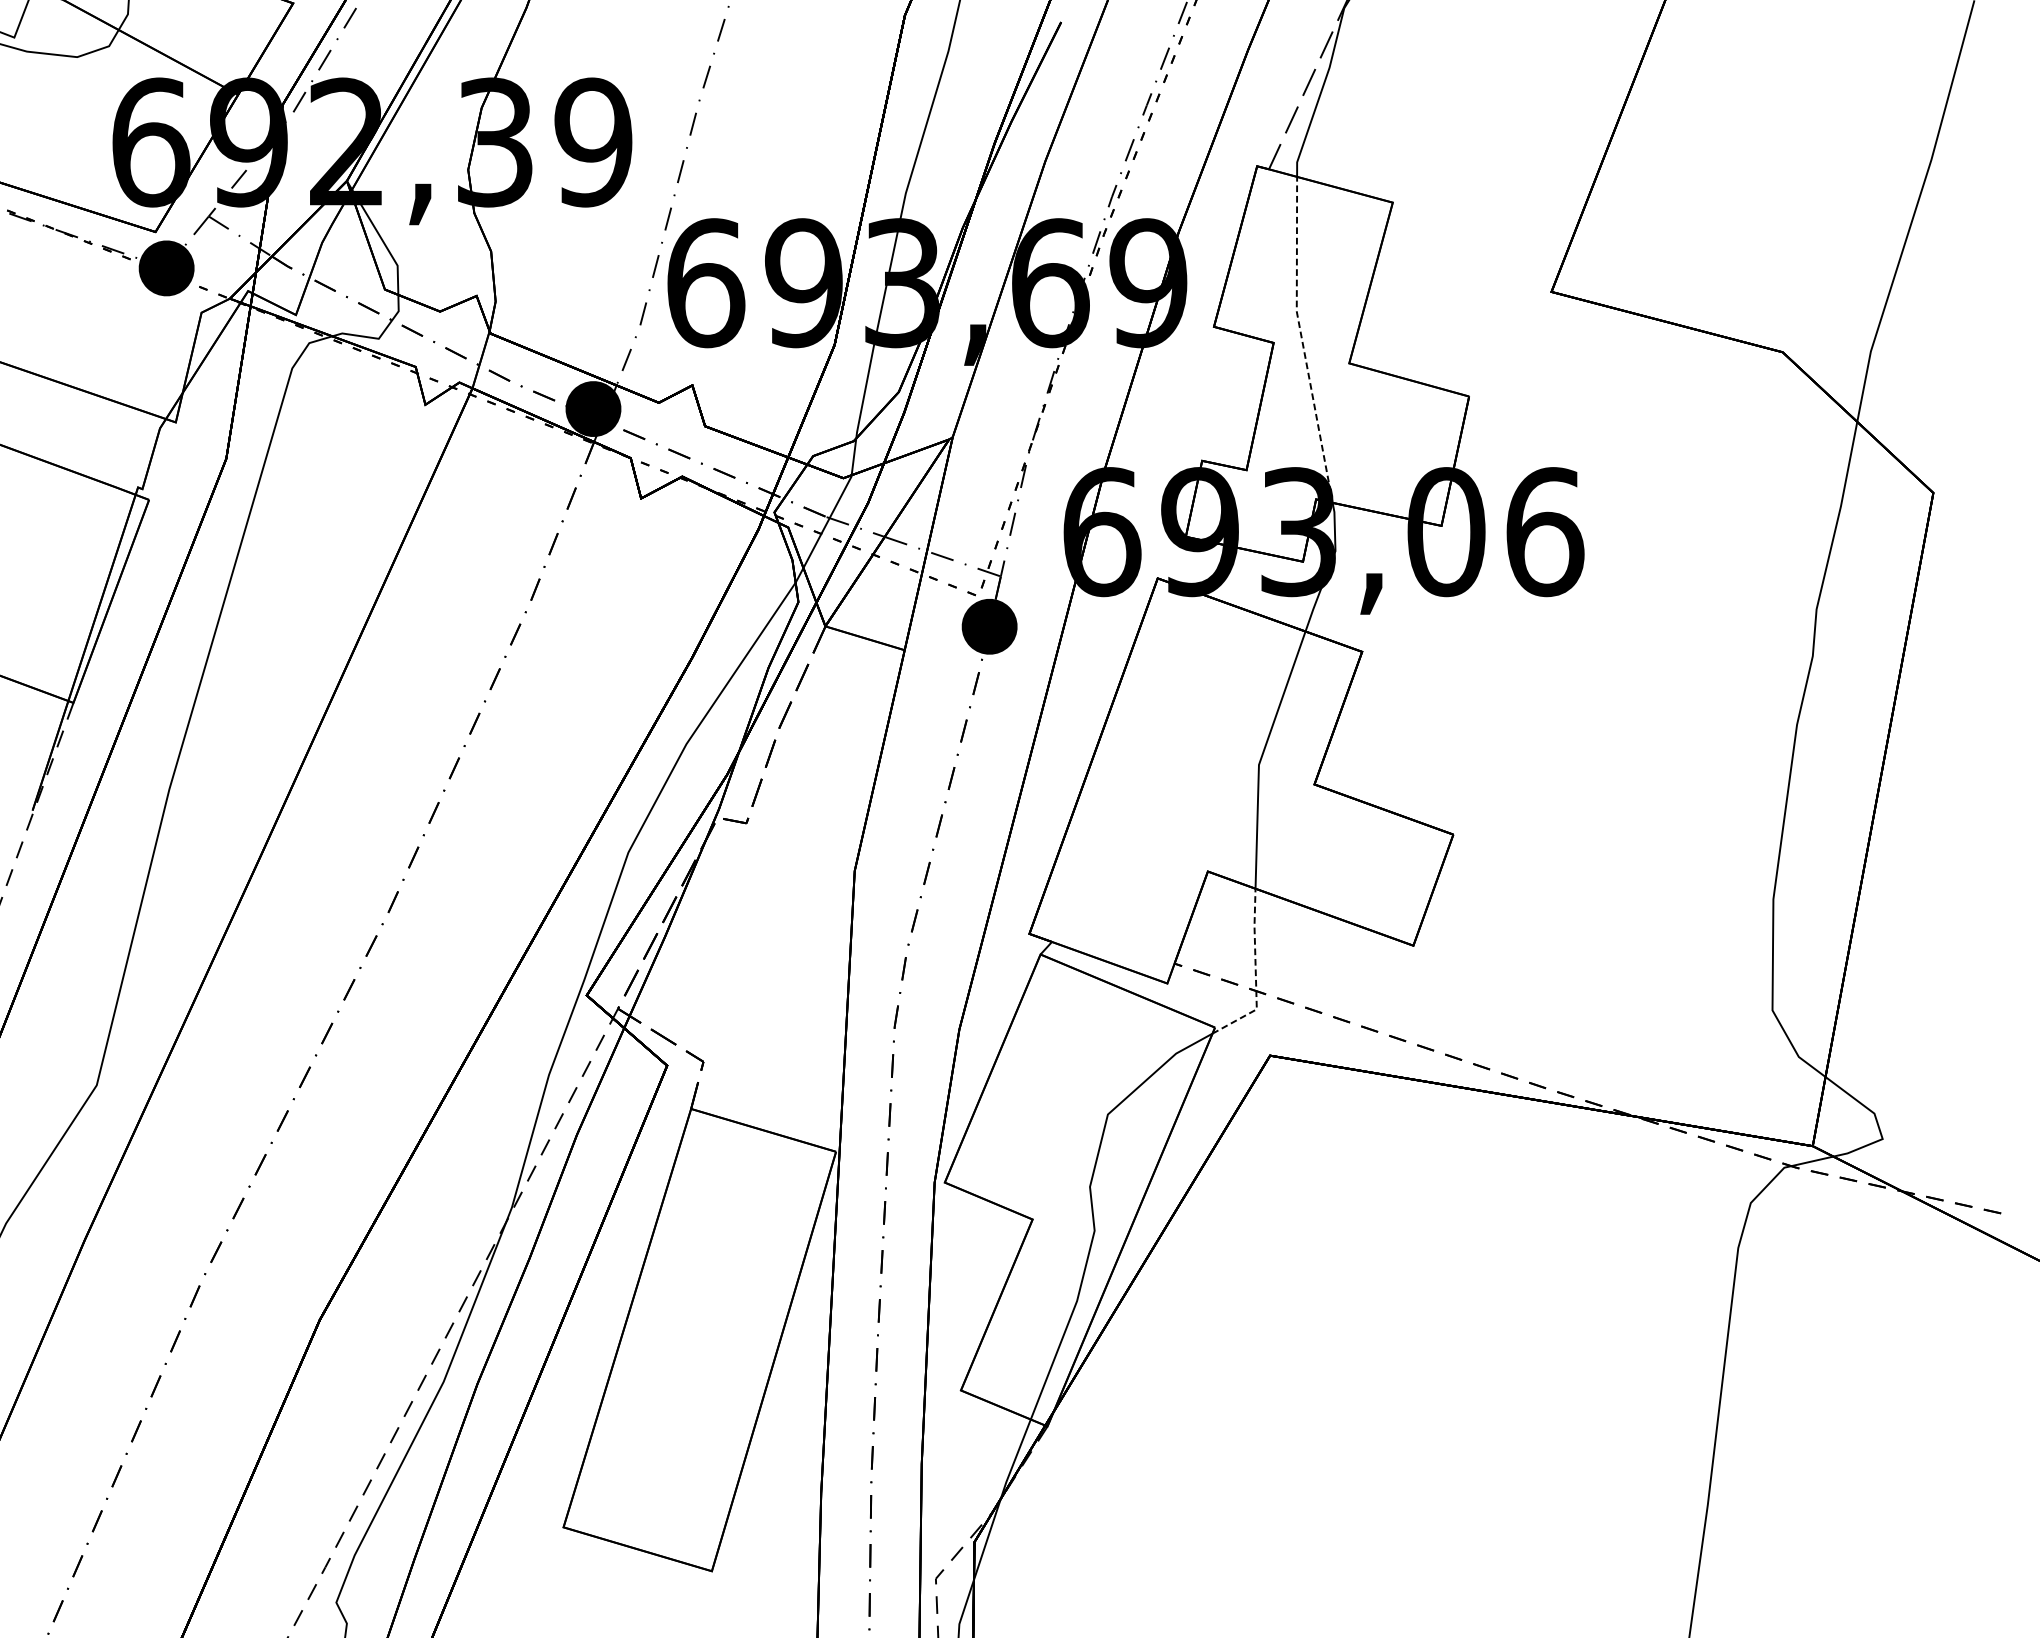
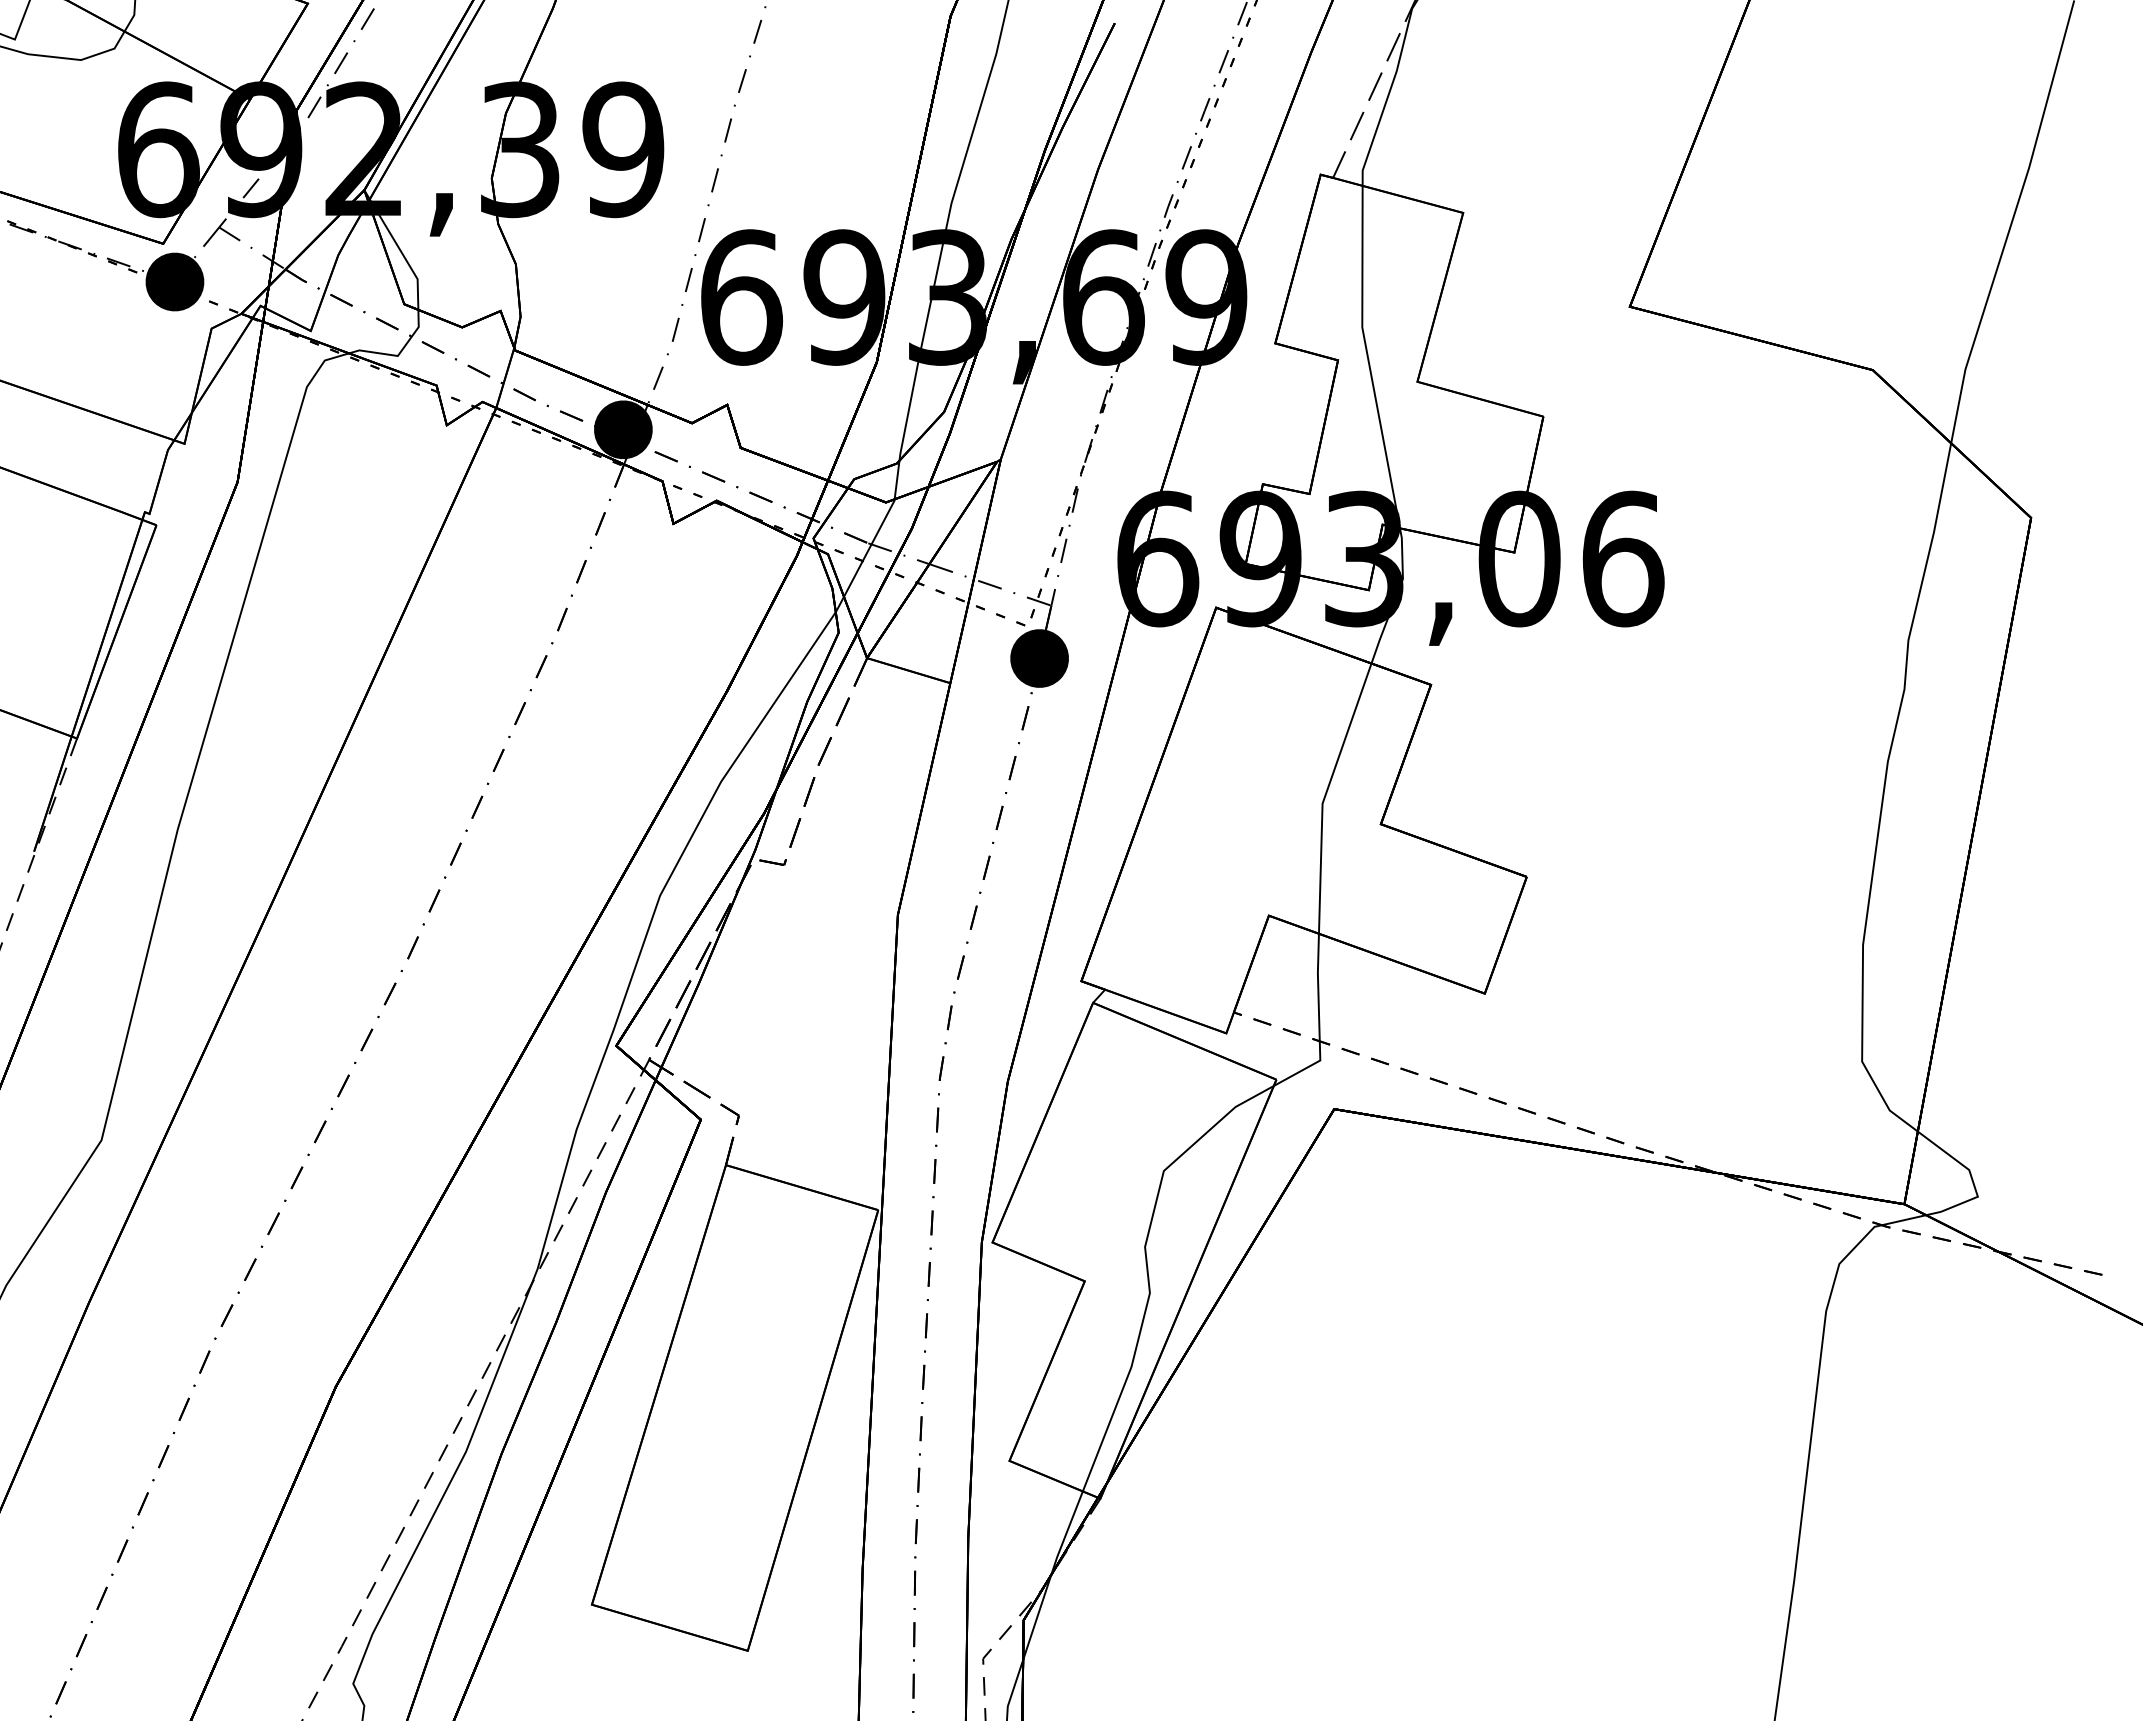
line: (1302, 340) -> (1368, 357), dashed -> solid
line: (1256, 974) -> (1319, 1023), dashed -> solid

